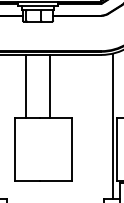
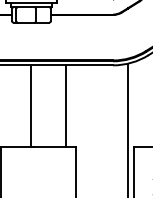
line: (26, 85) -> (30, 104), moved
line: (50, 85) -> (66, 104), moved

